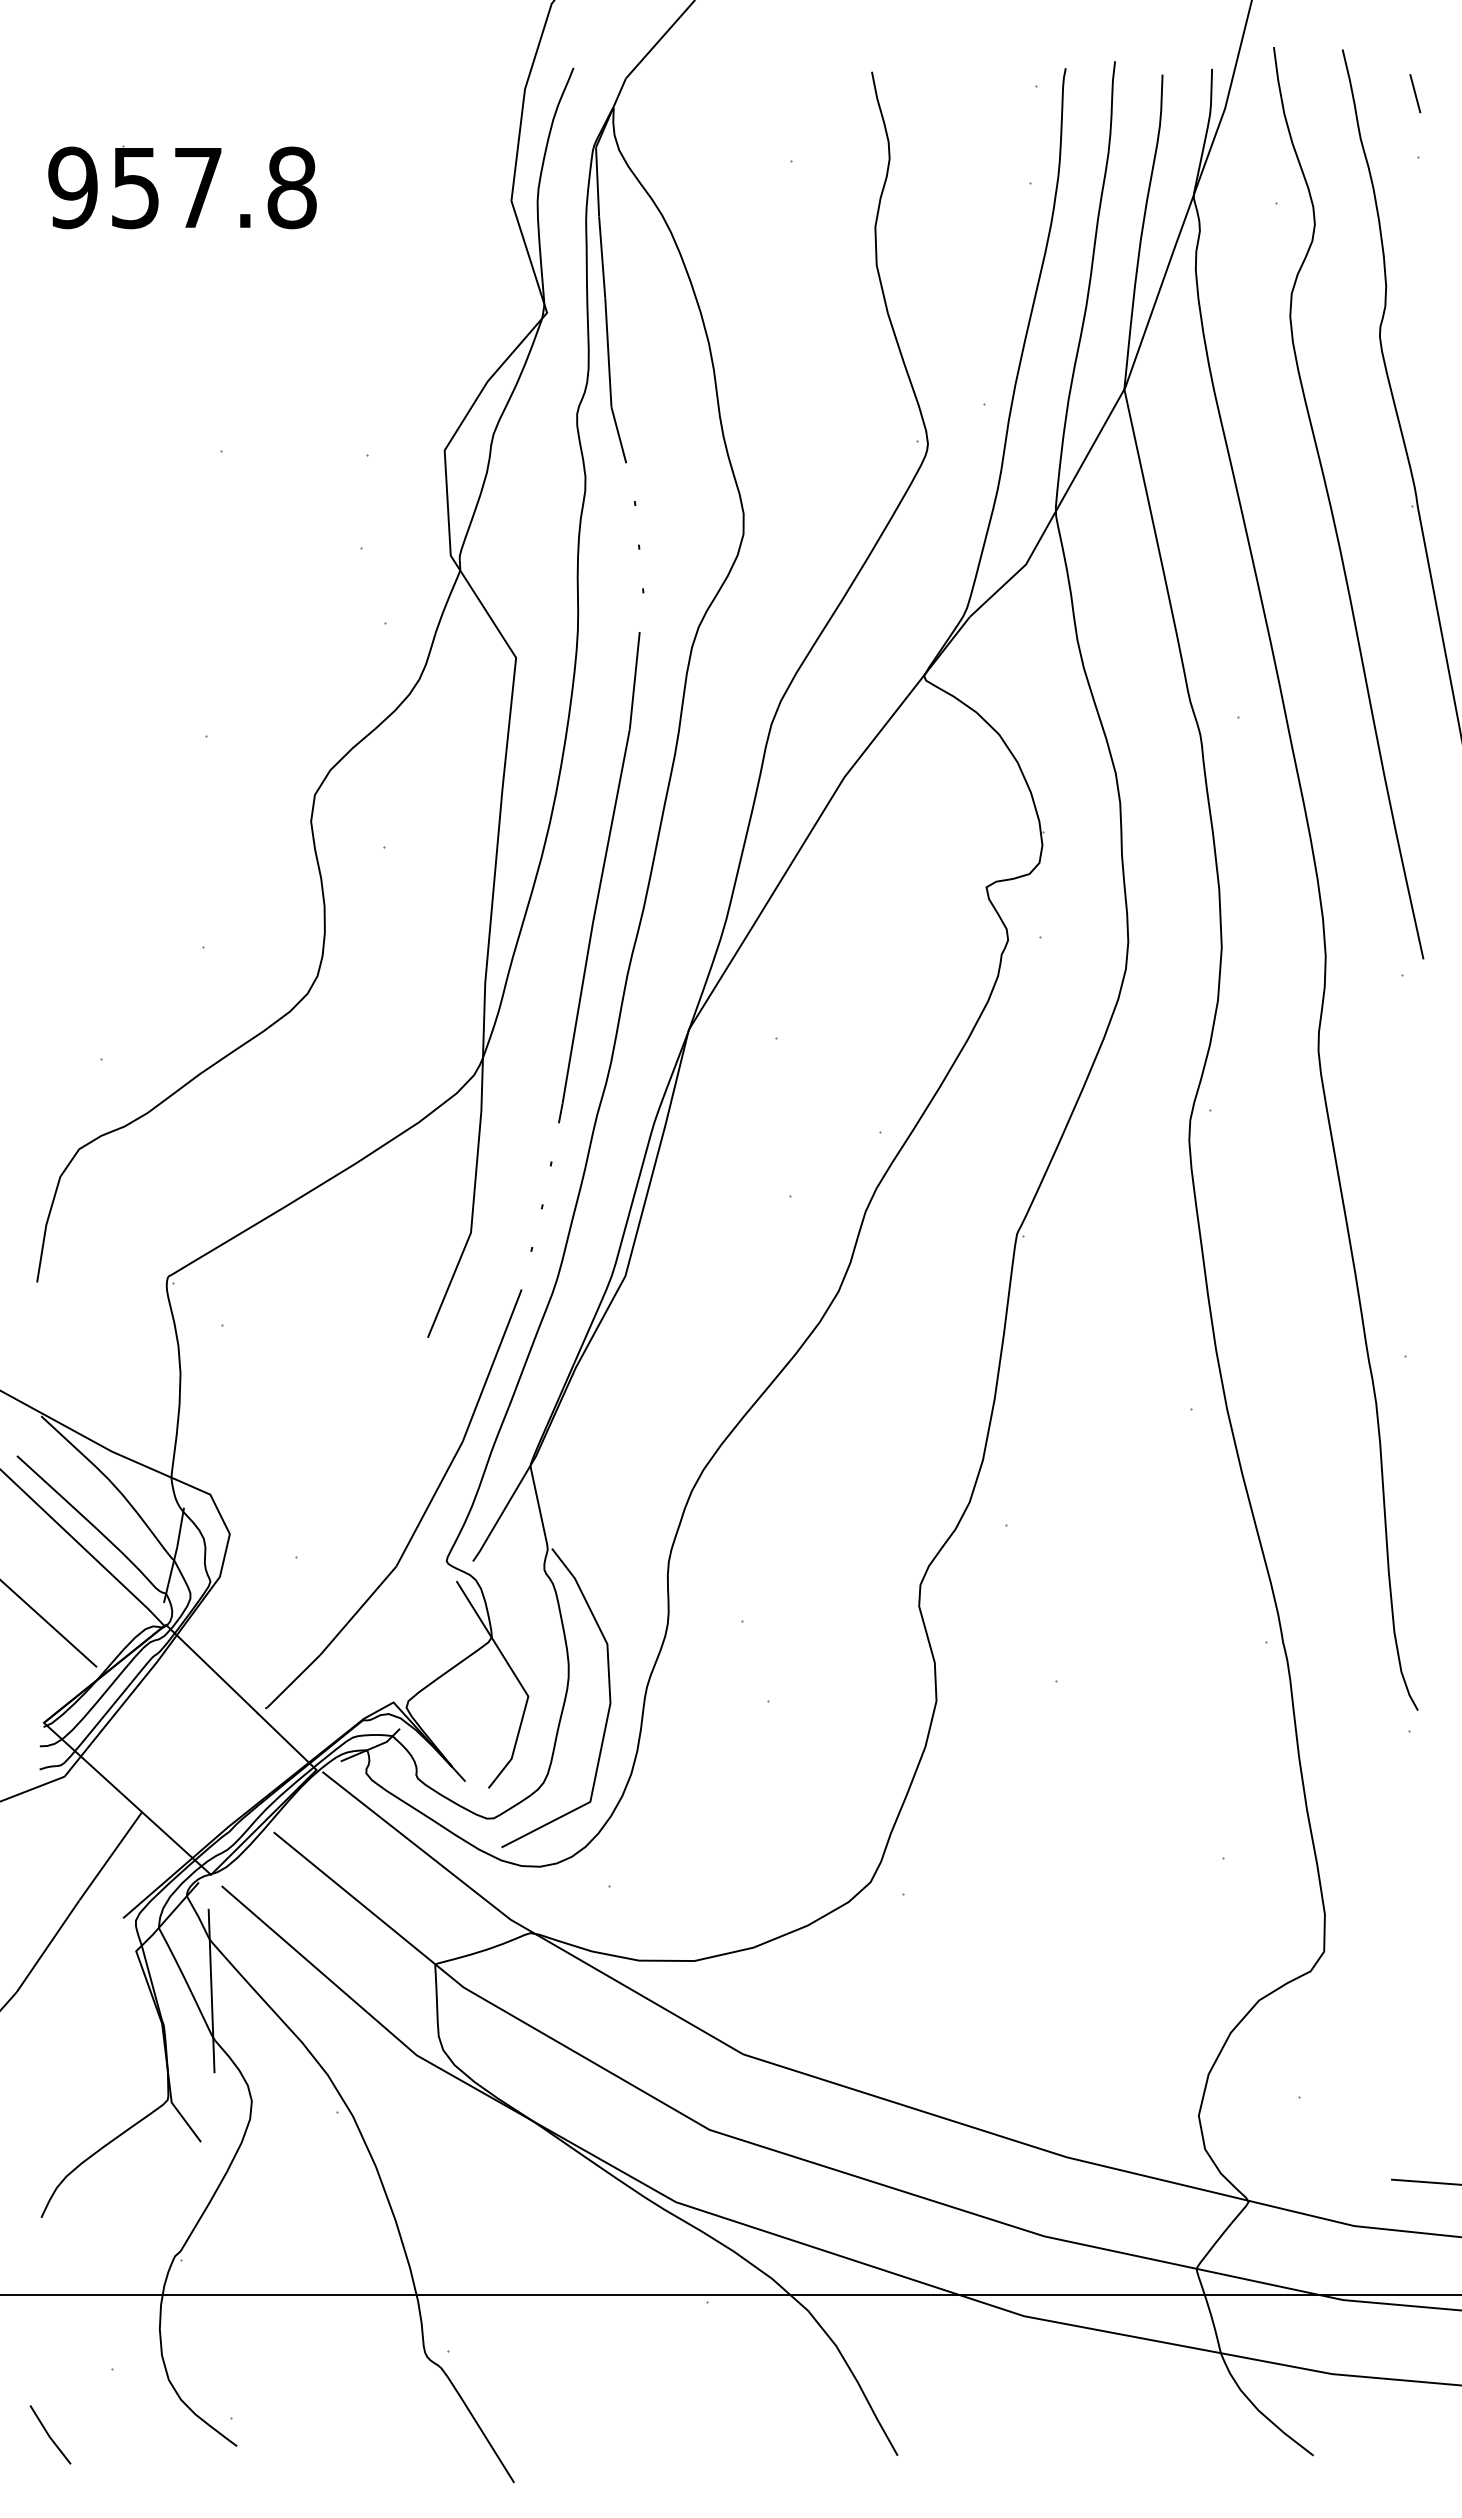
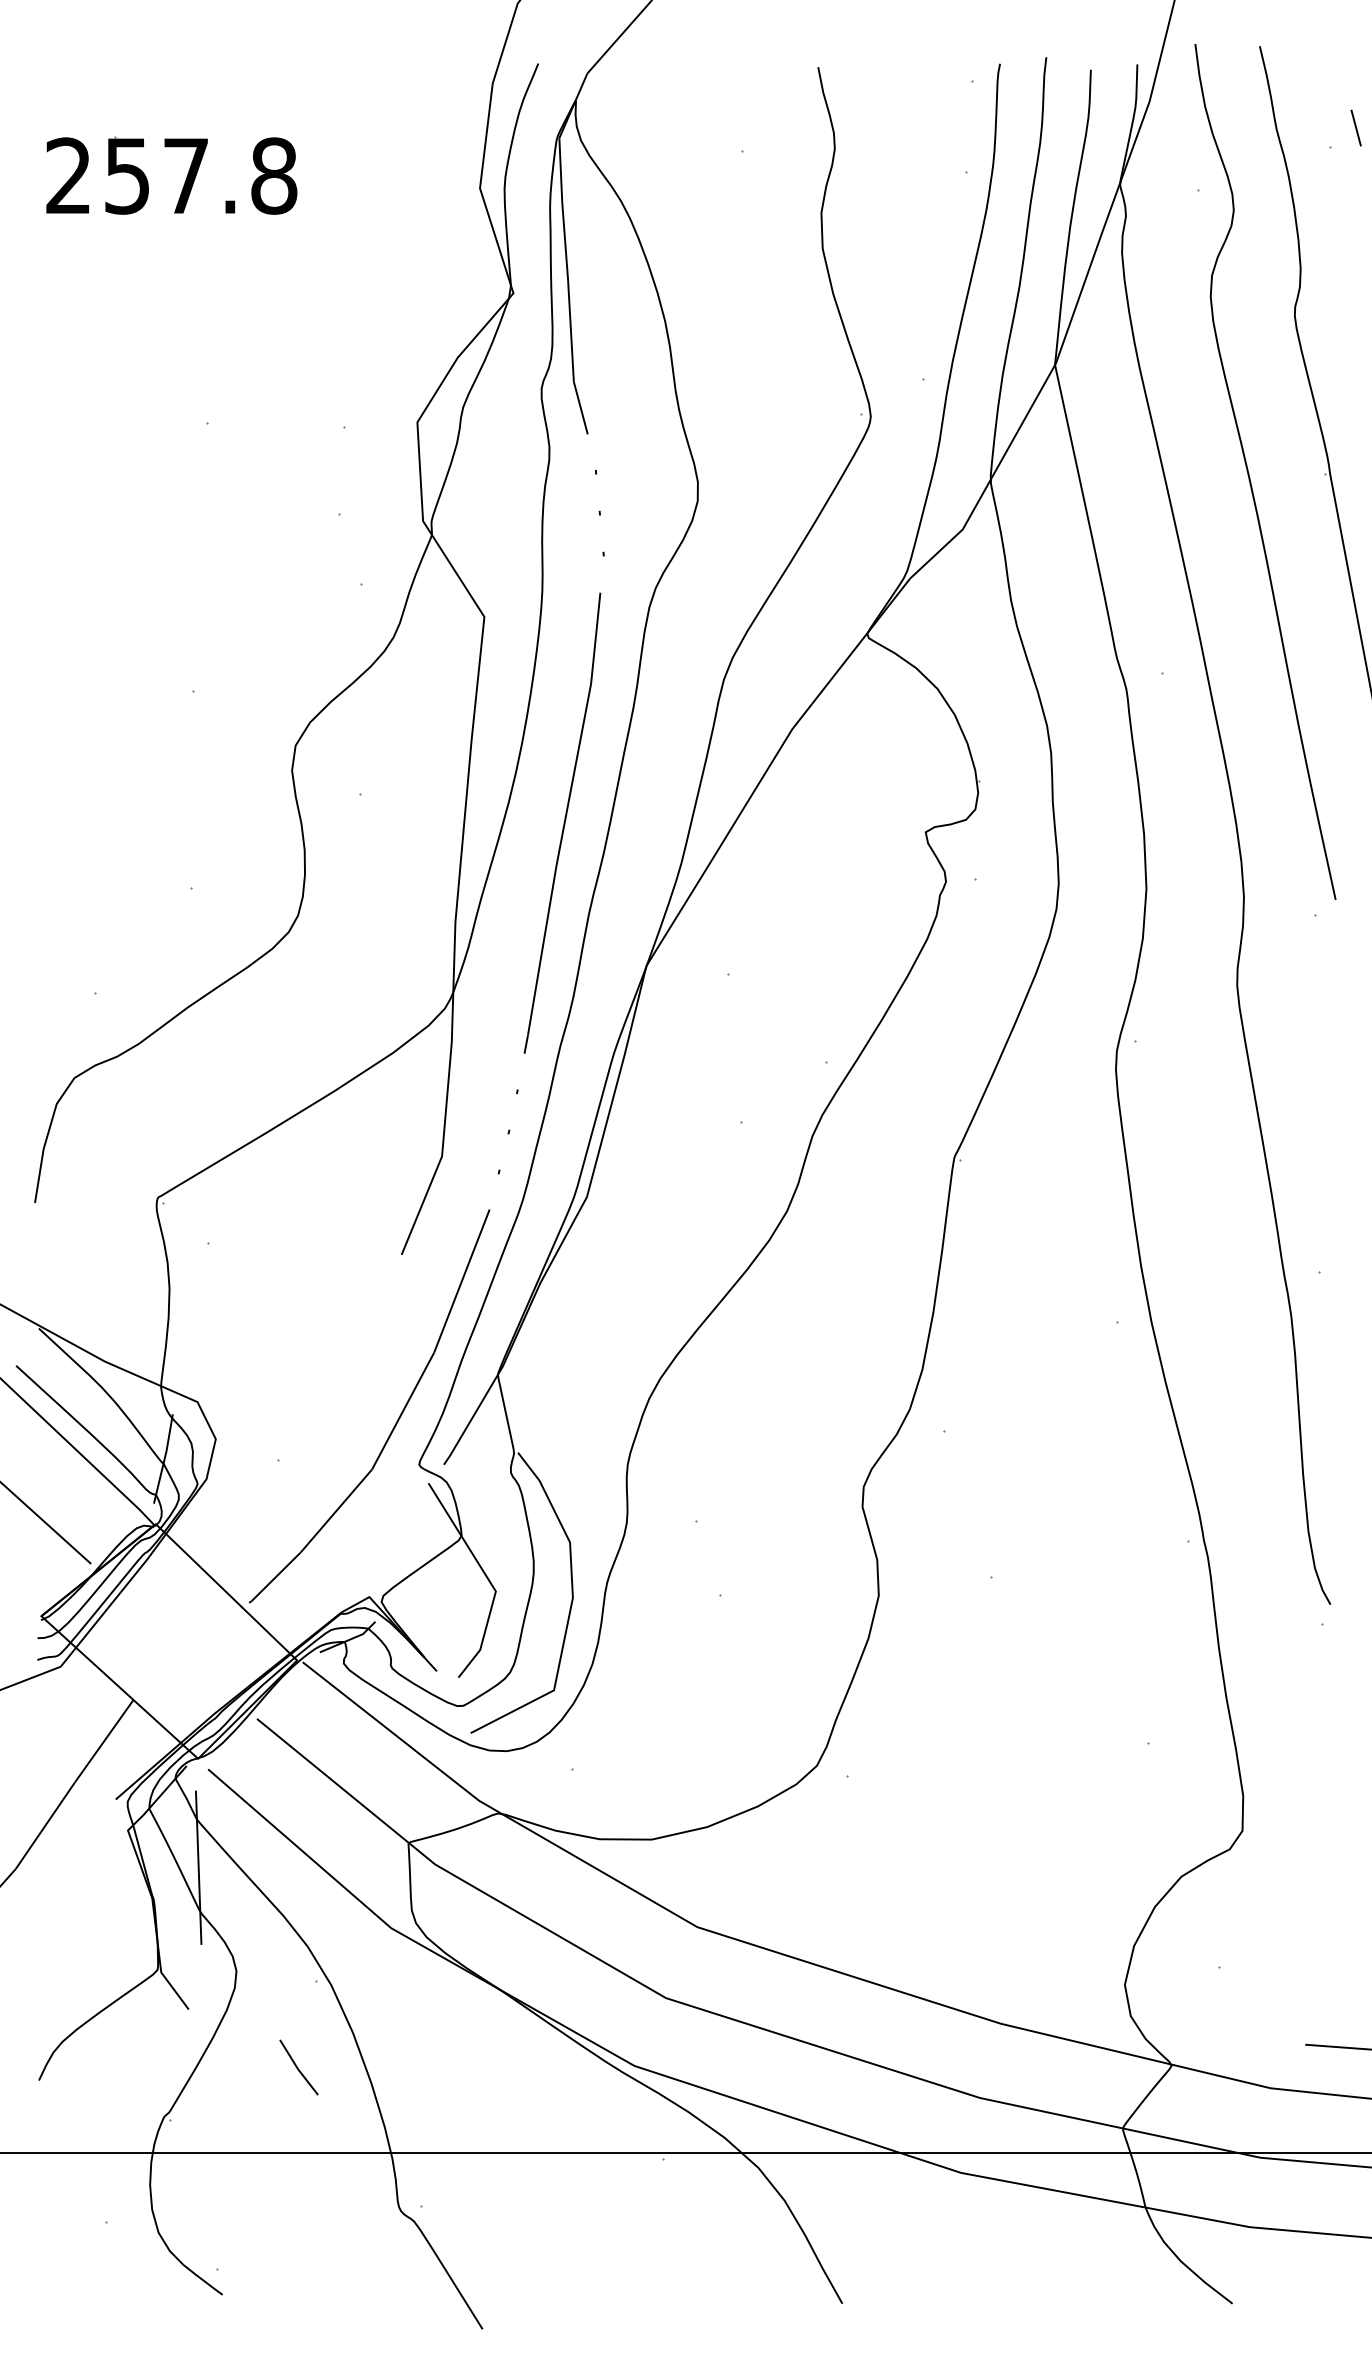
line: (1415, 93) -> (1356, 127), moved
text: (72, 187) -> (68, 175), 957.8 -> 257.8
line: (49, 2434) -> (298, 2067), moved

